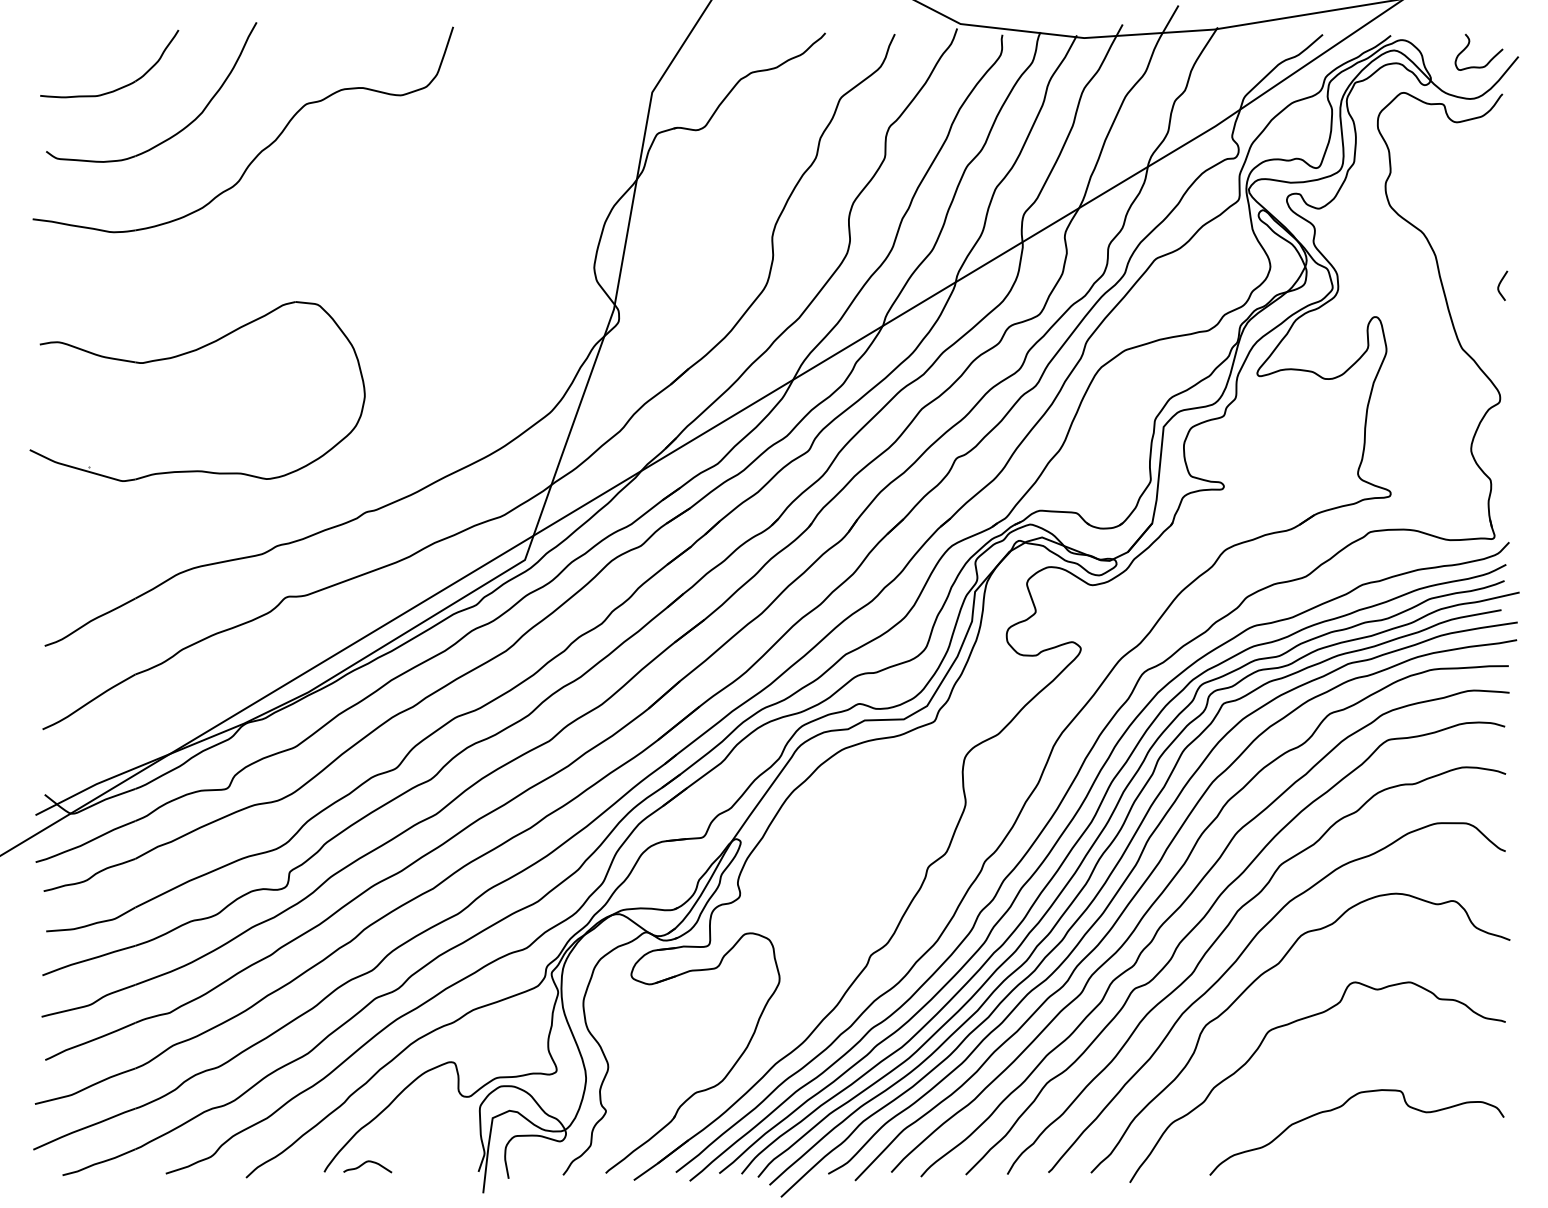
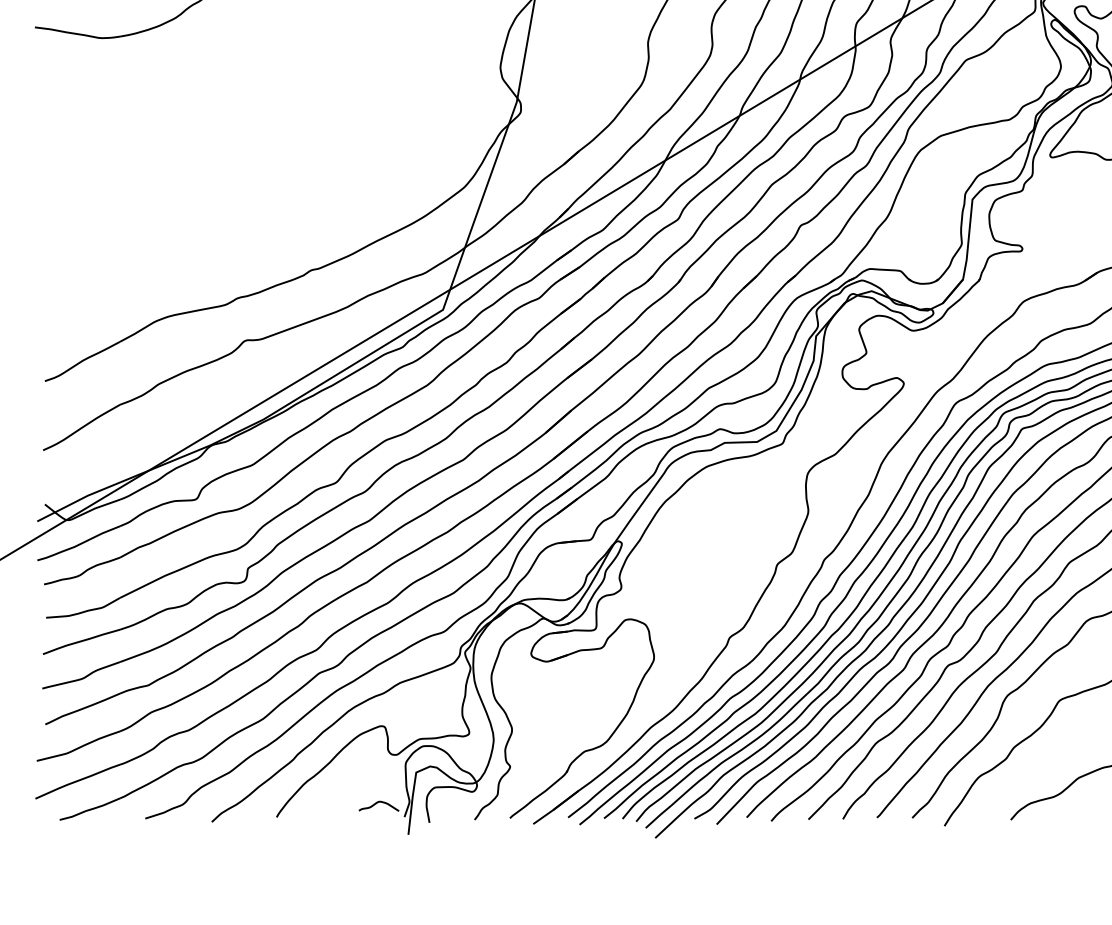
part: (186, 354) -> (162, 139), removed
curve: (365, 1163) -> (377, 803), moved

